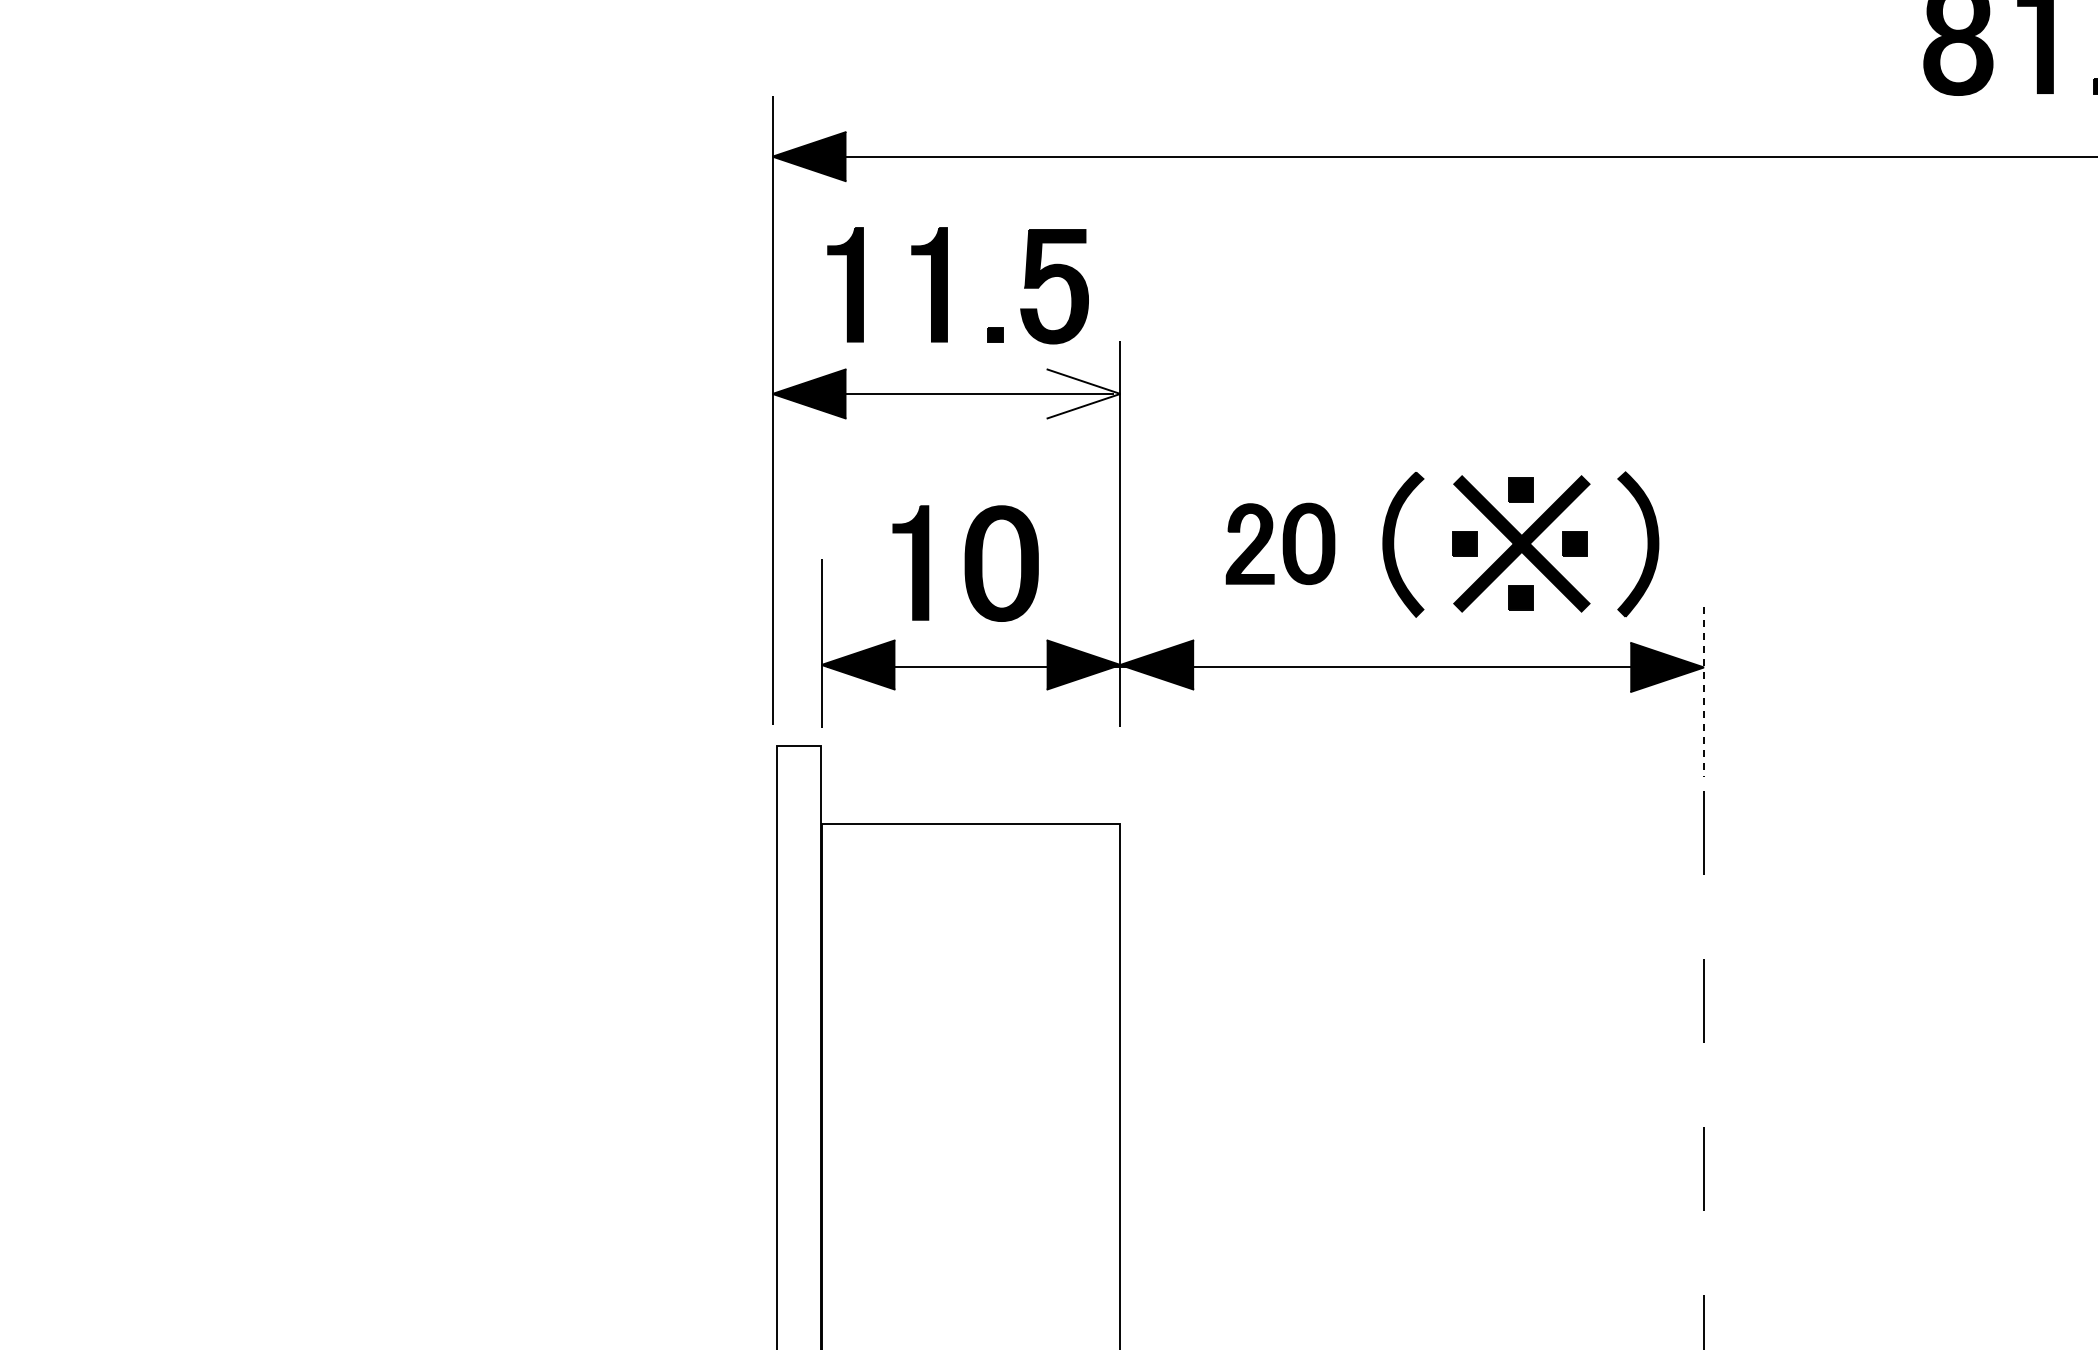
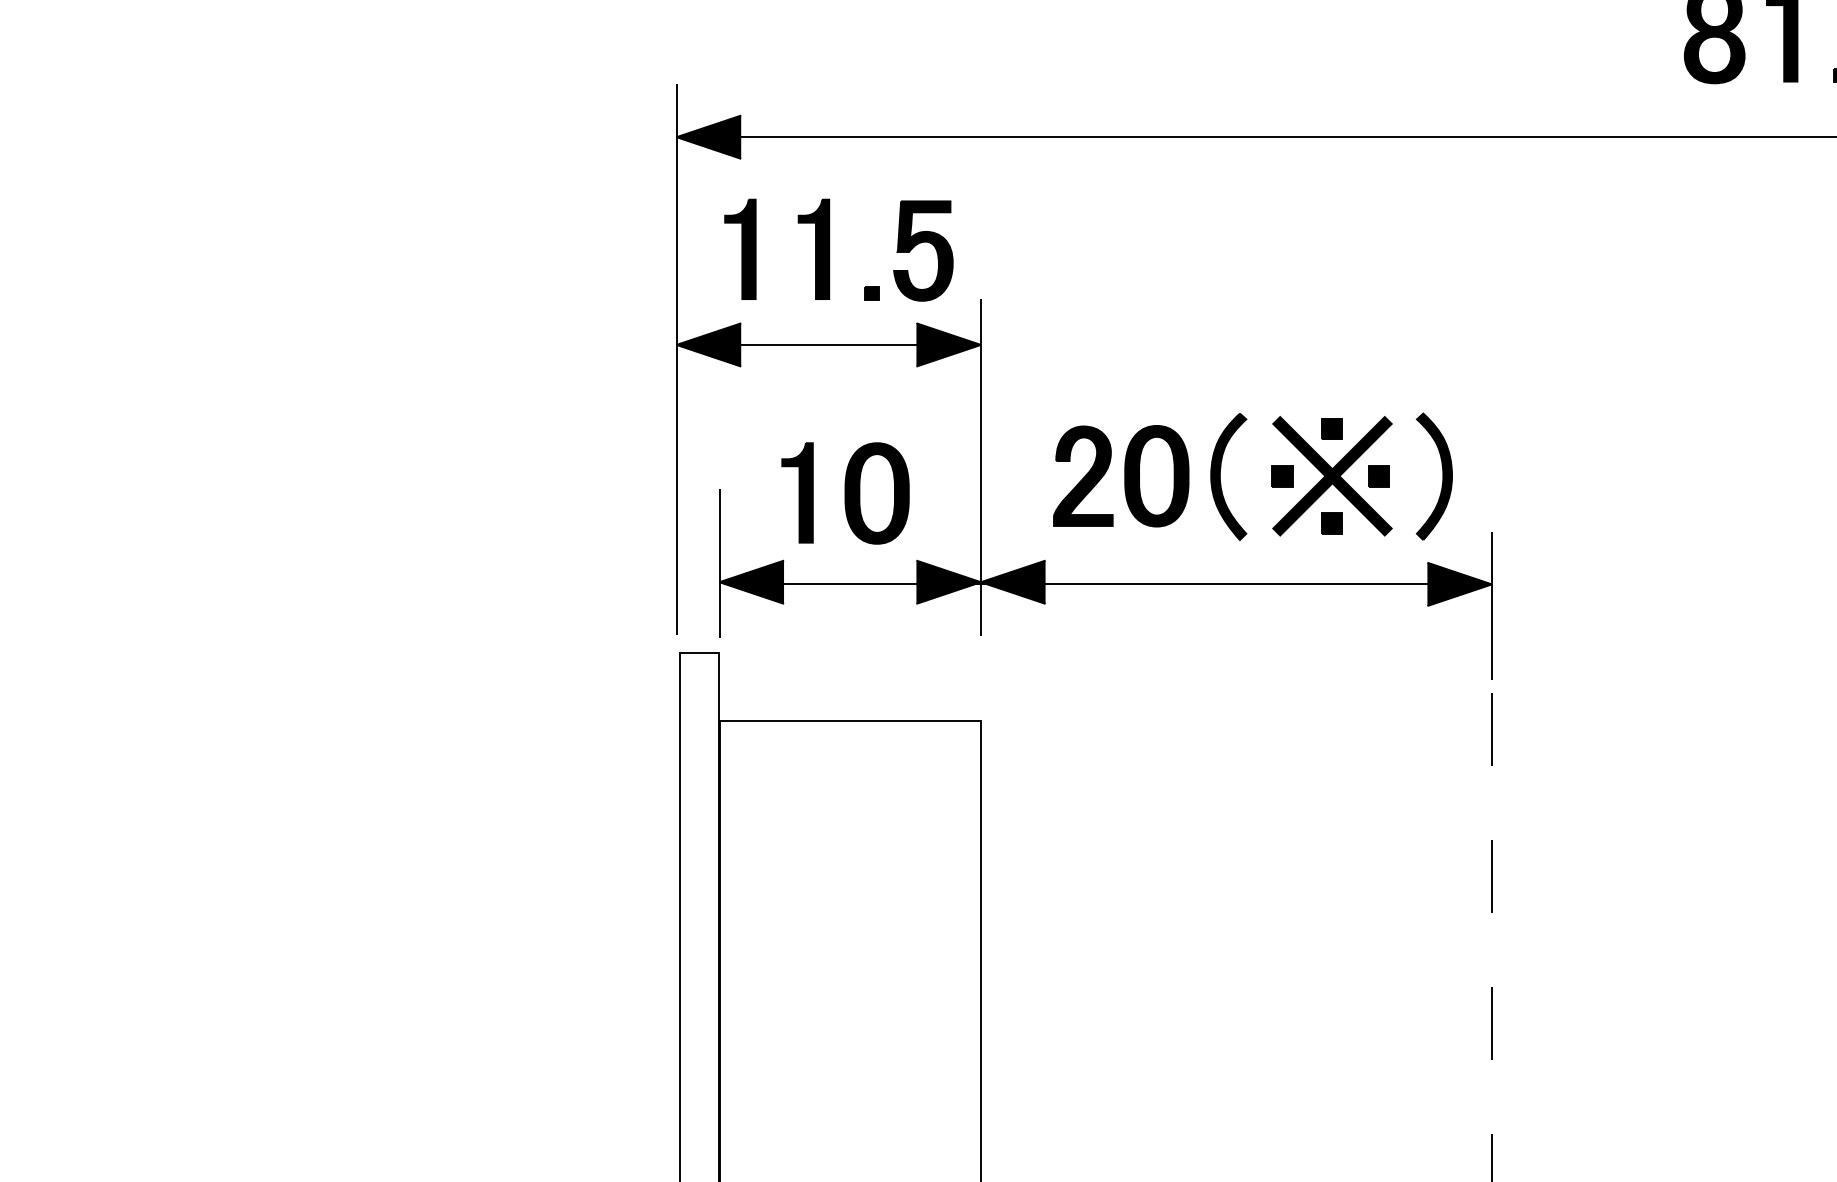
fill: (1083, 393) -> (948, 344), added
part: (1280, 543) -> (1121, 475), size x1.43
line: (1703, 691) -> (1491, 605), dashed -> solid

